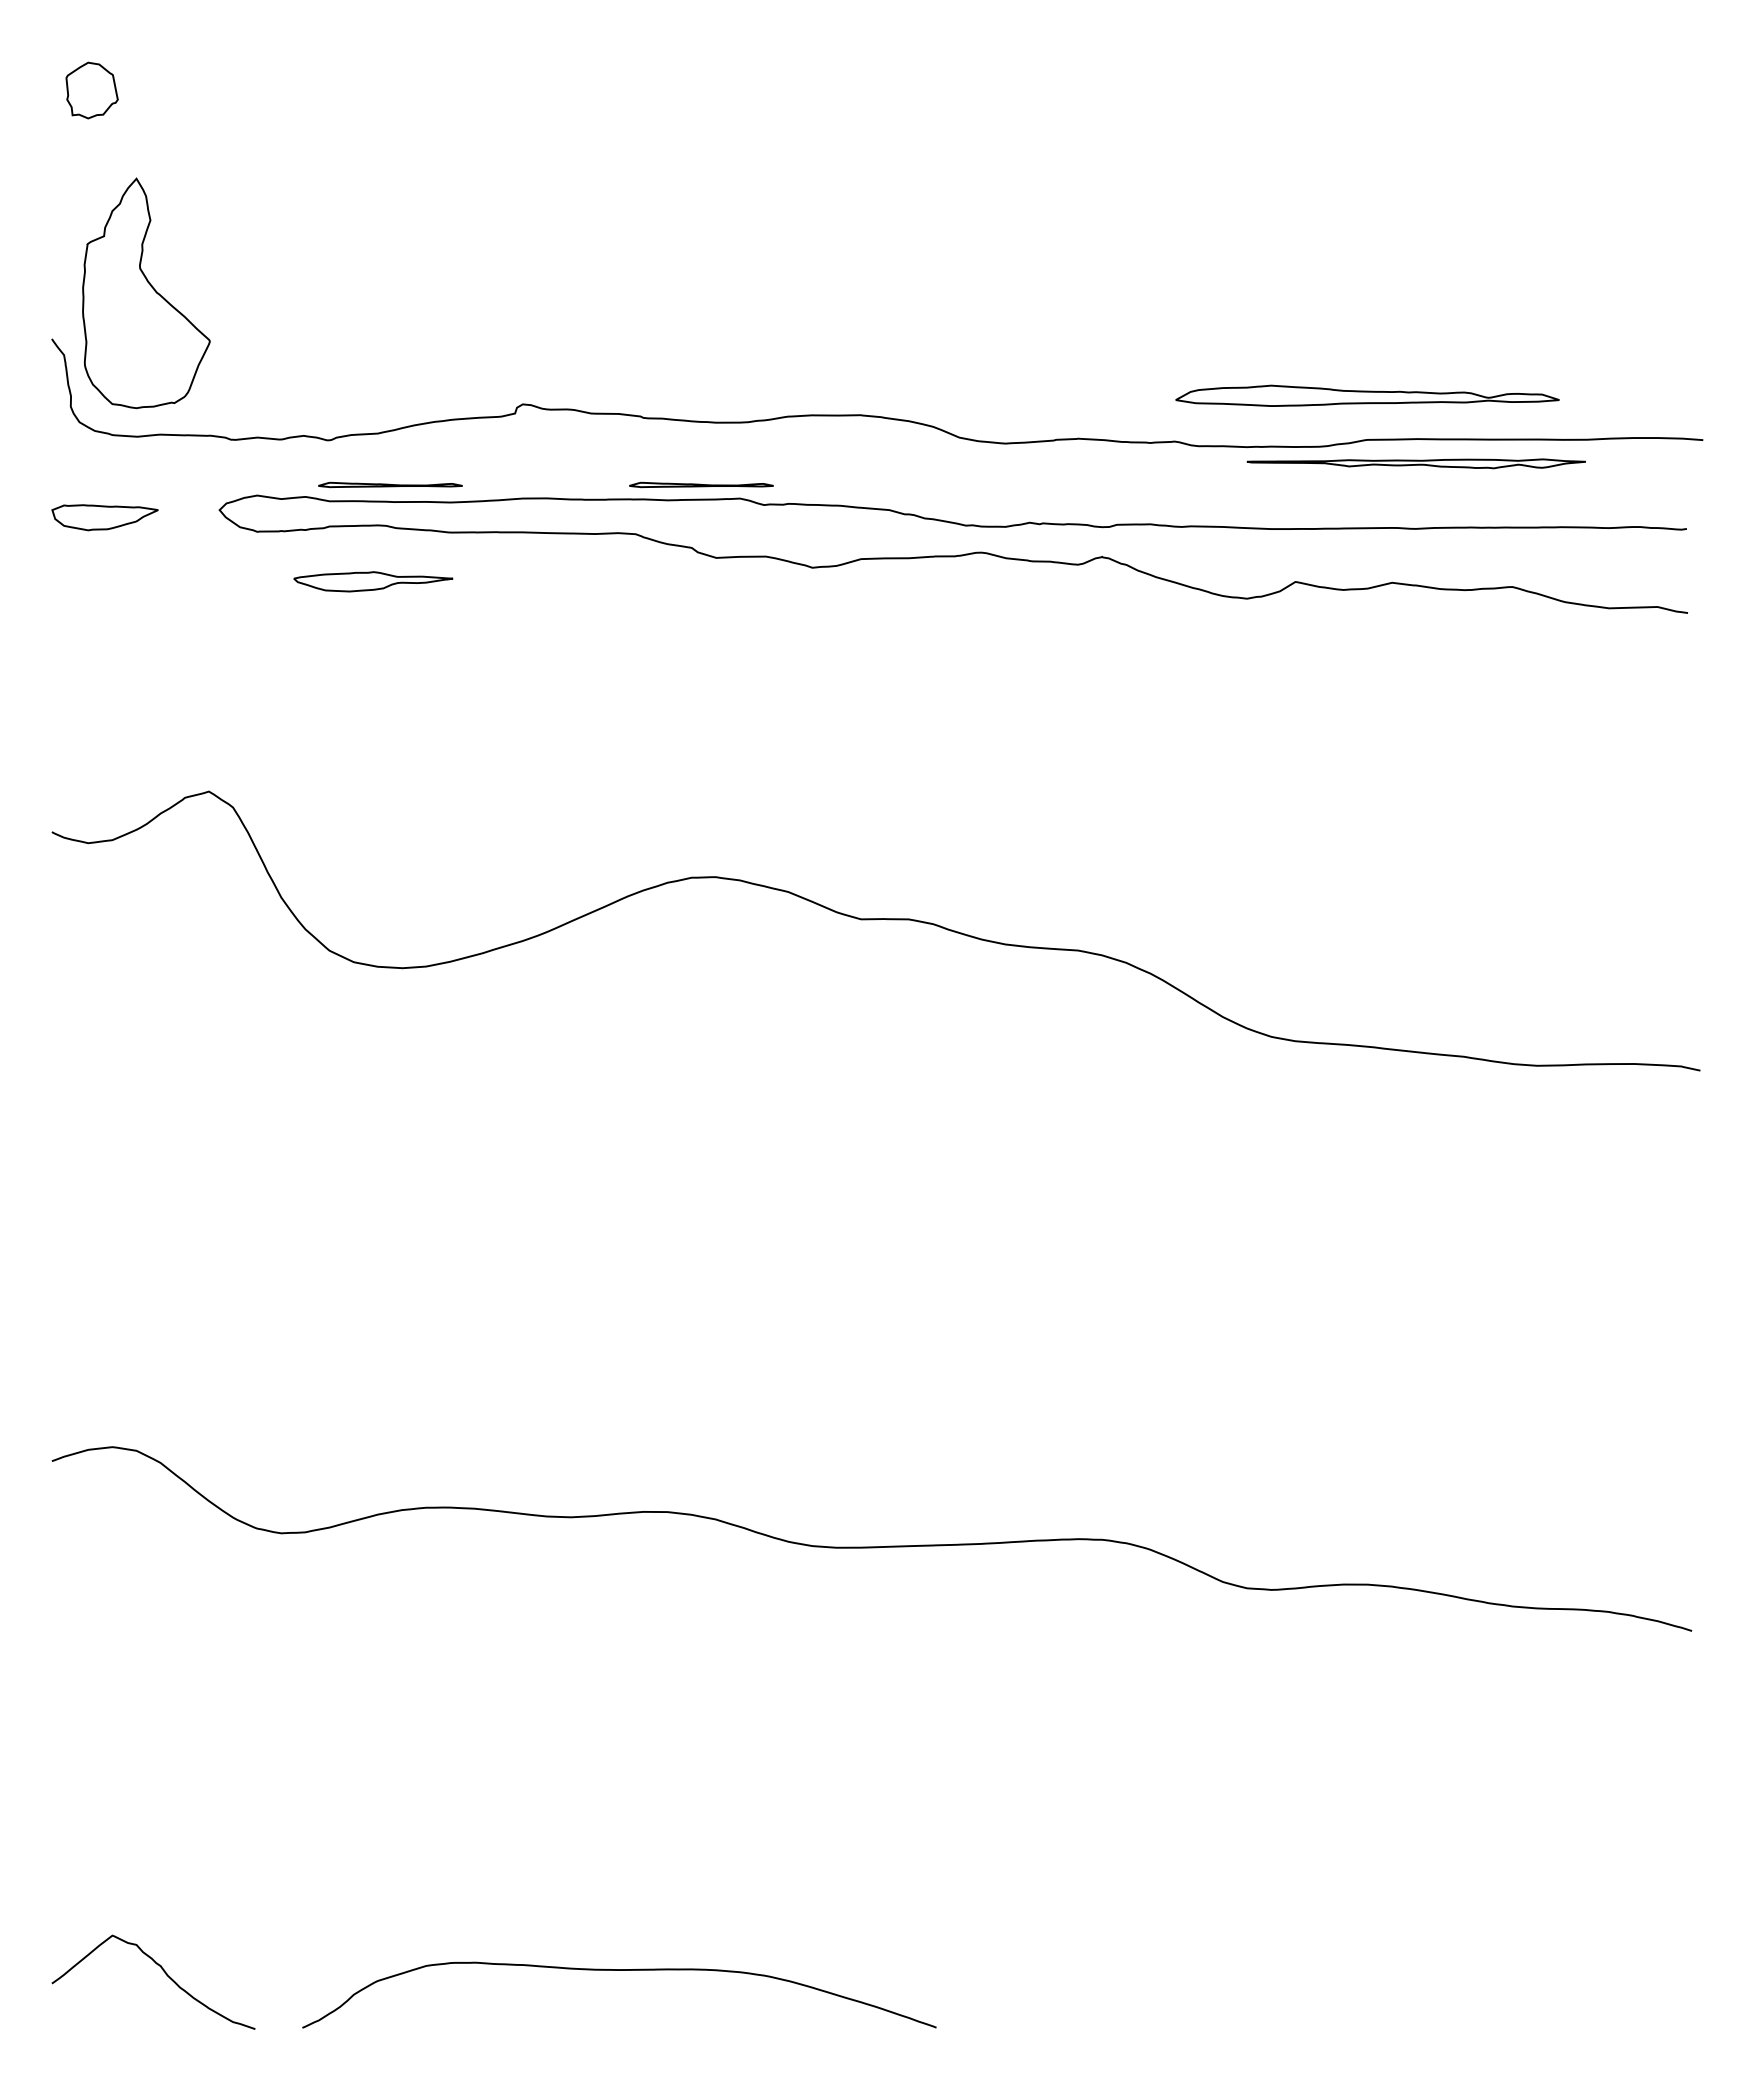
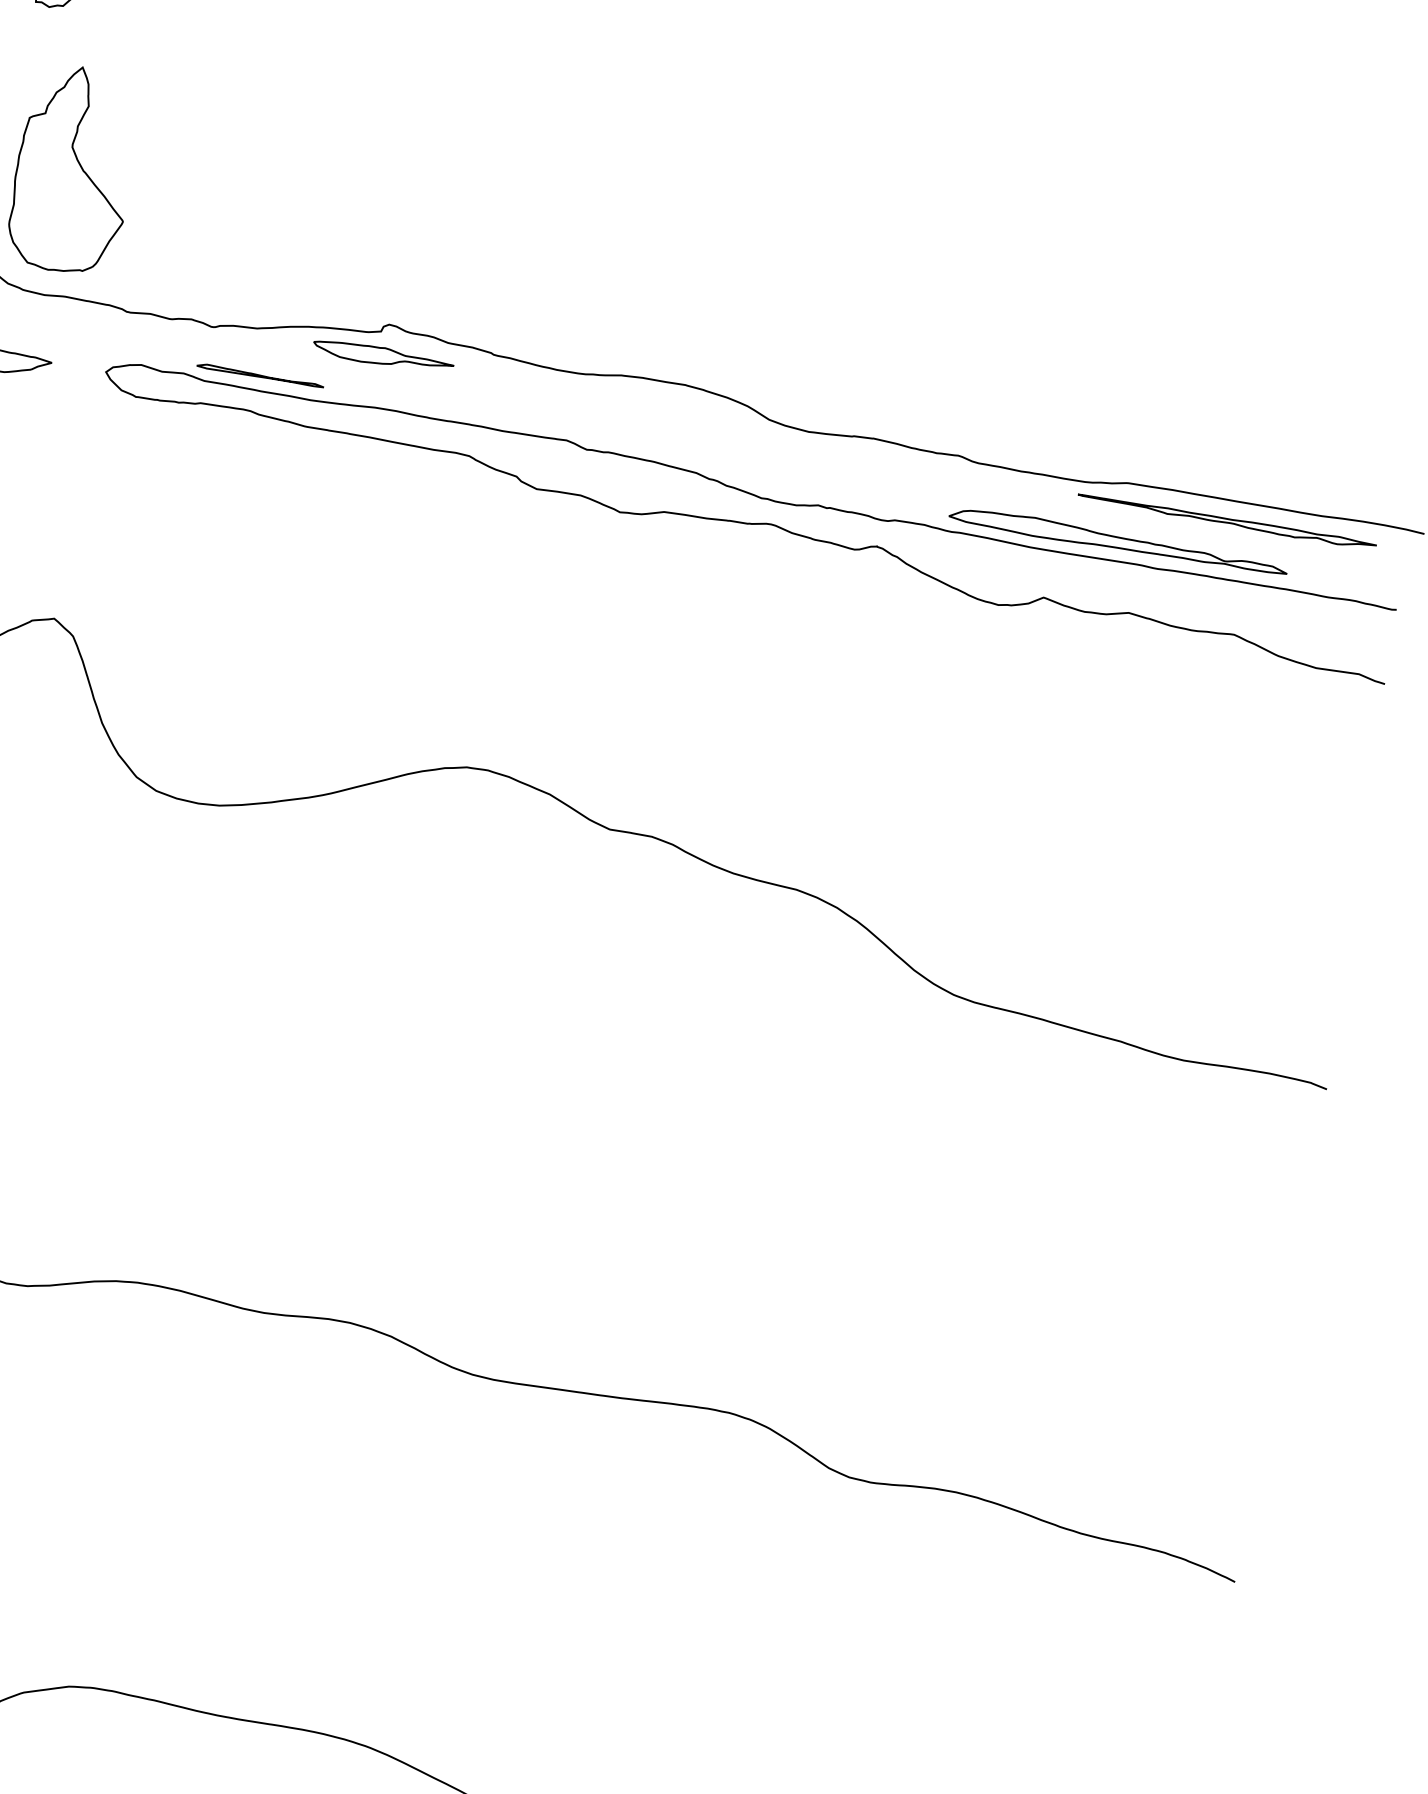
part: (1367, 395) -> (1118, 541), moved
part: (1415, 463) -> (1226, 521), moved
part: (701, 484) -> (534, 422), removed
part: (373, 581) -> (383, 356), moved

